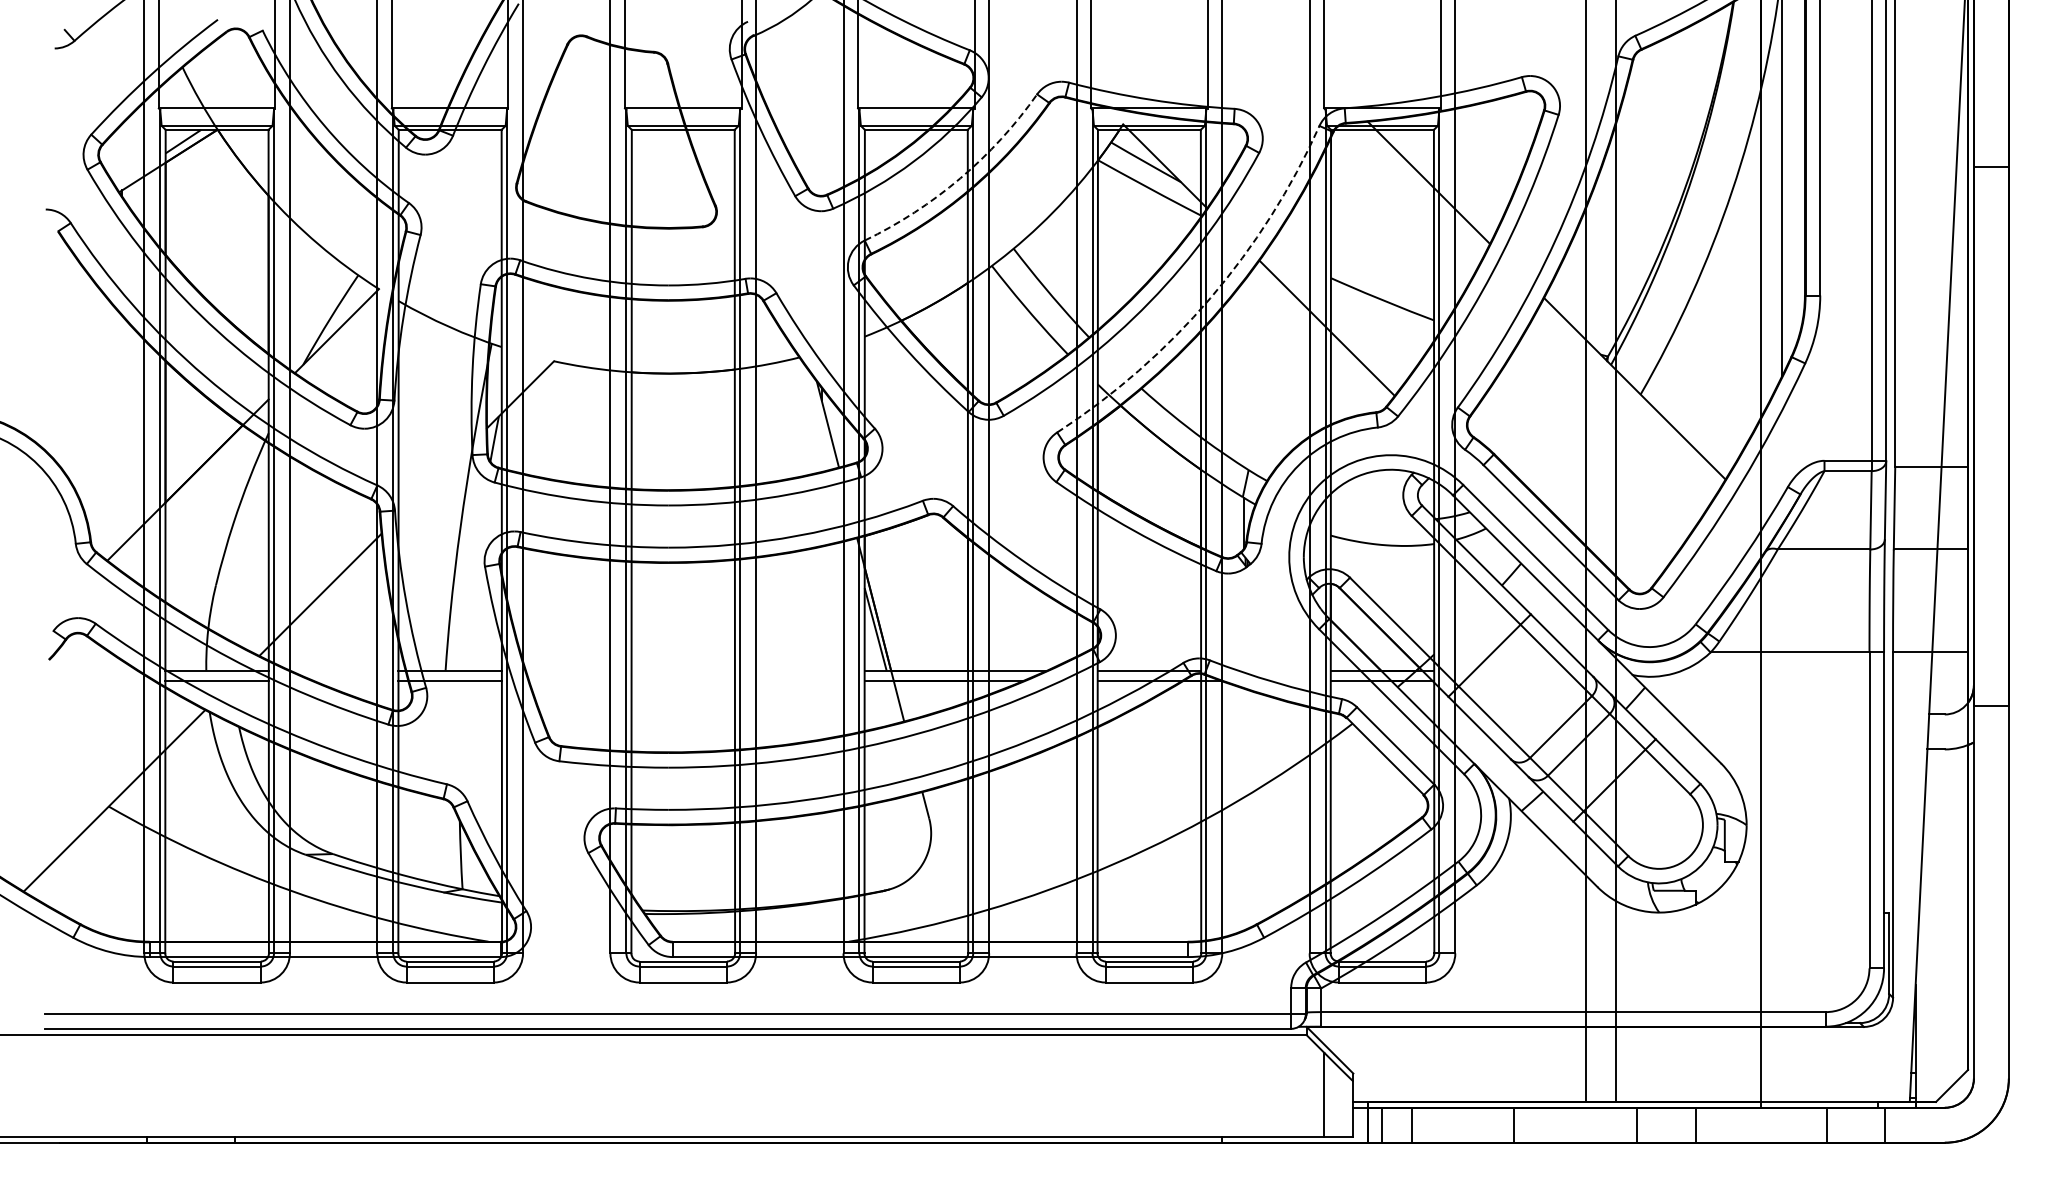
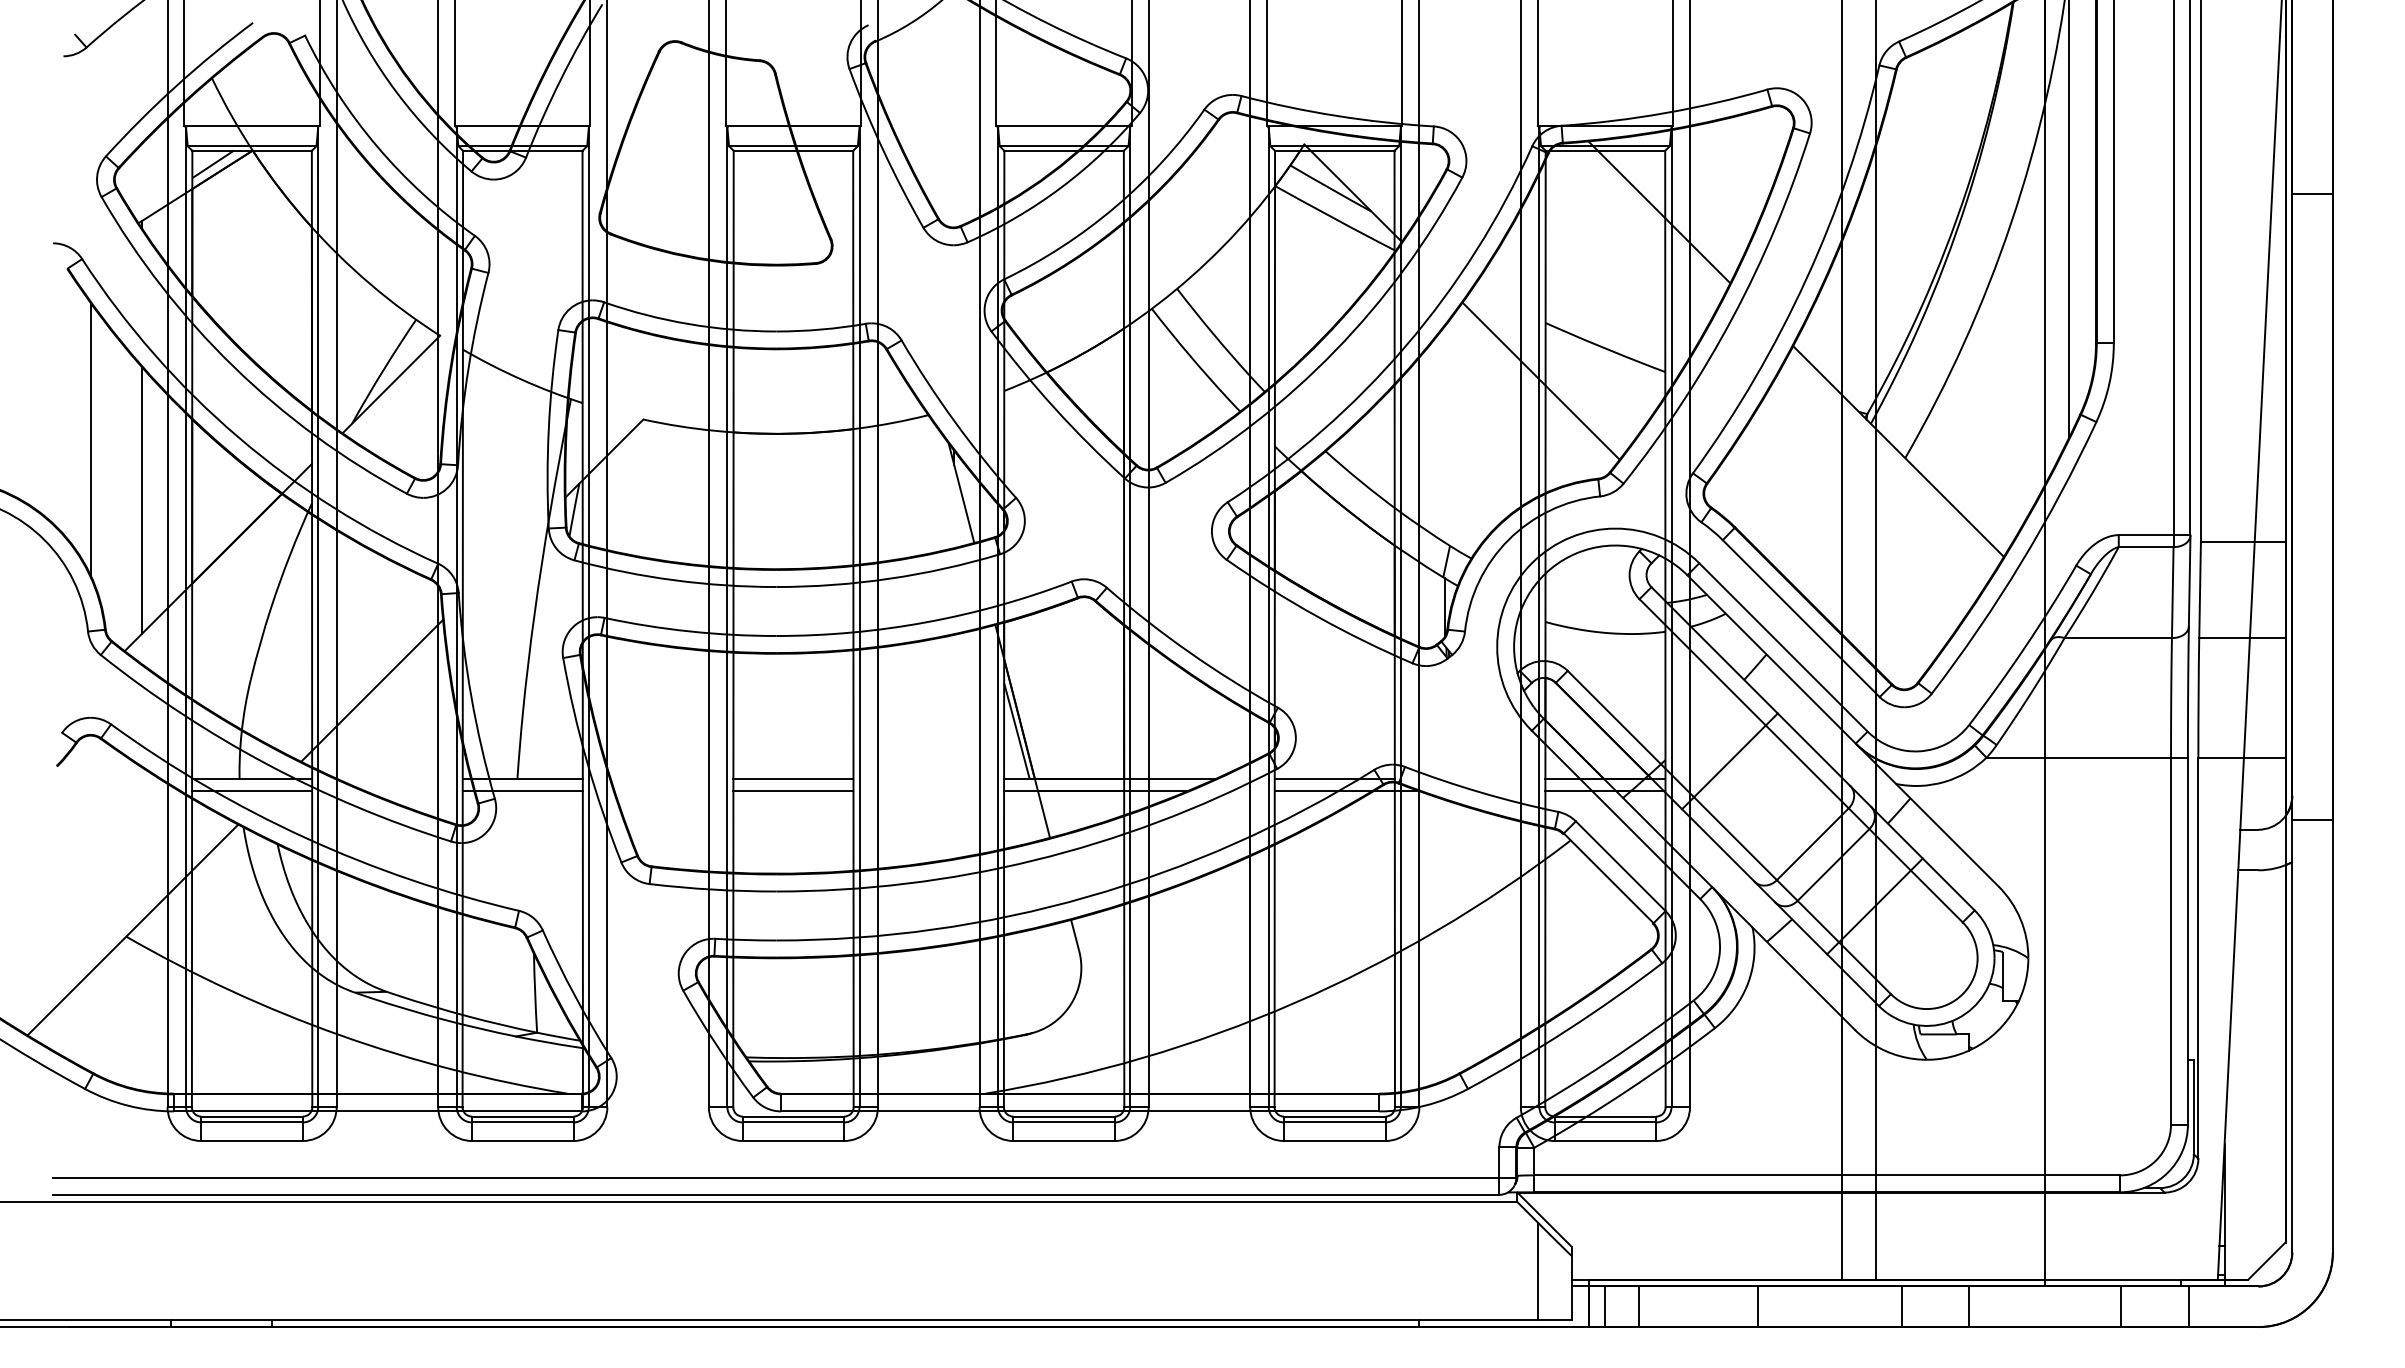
arc: (960, 178) -> (1115, 207), dashed -> solid
arc: (1210, 298) -> (1405, 346), dashed -> solid
line: (78, 378) -> (91, 439), added
line: (122, 430) -> (142, 499), added
line: (682, 670) -> (792, 778), added
line: (682, 681) -> (792, 791), added

